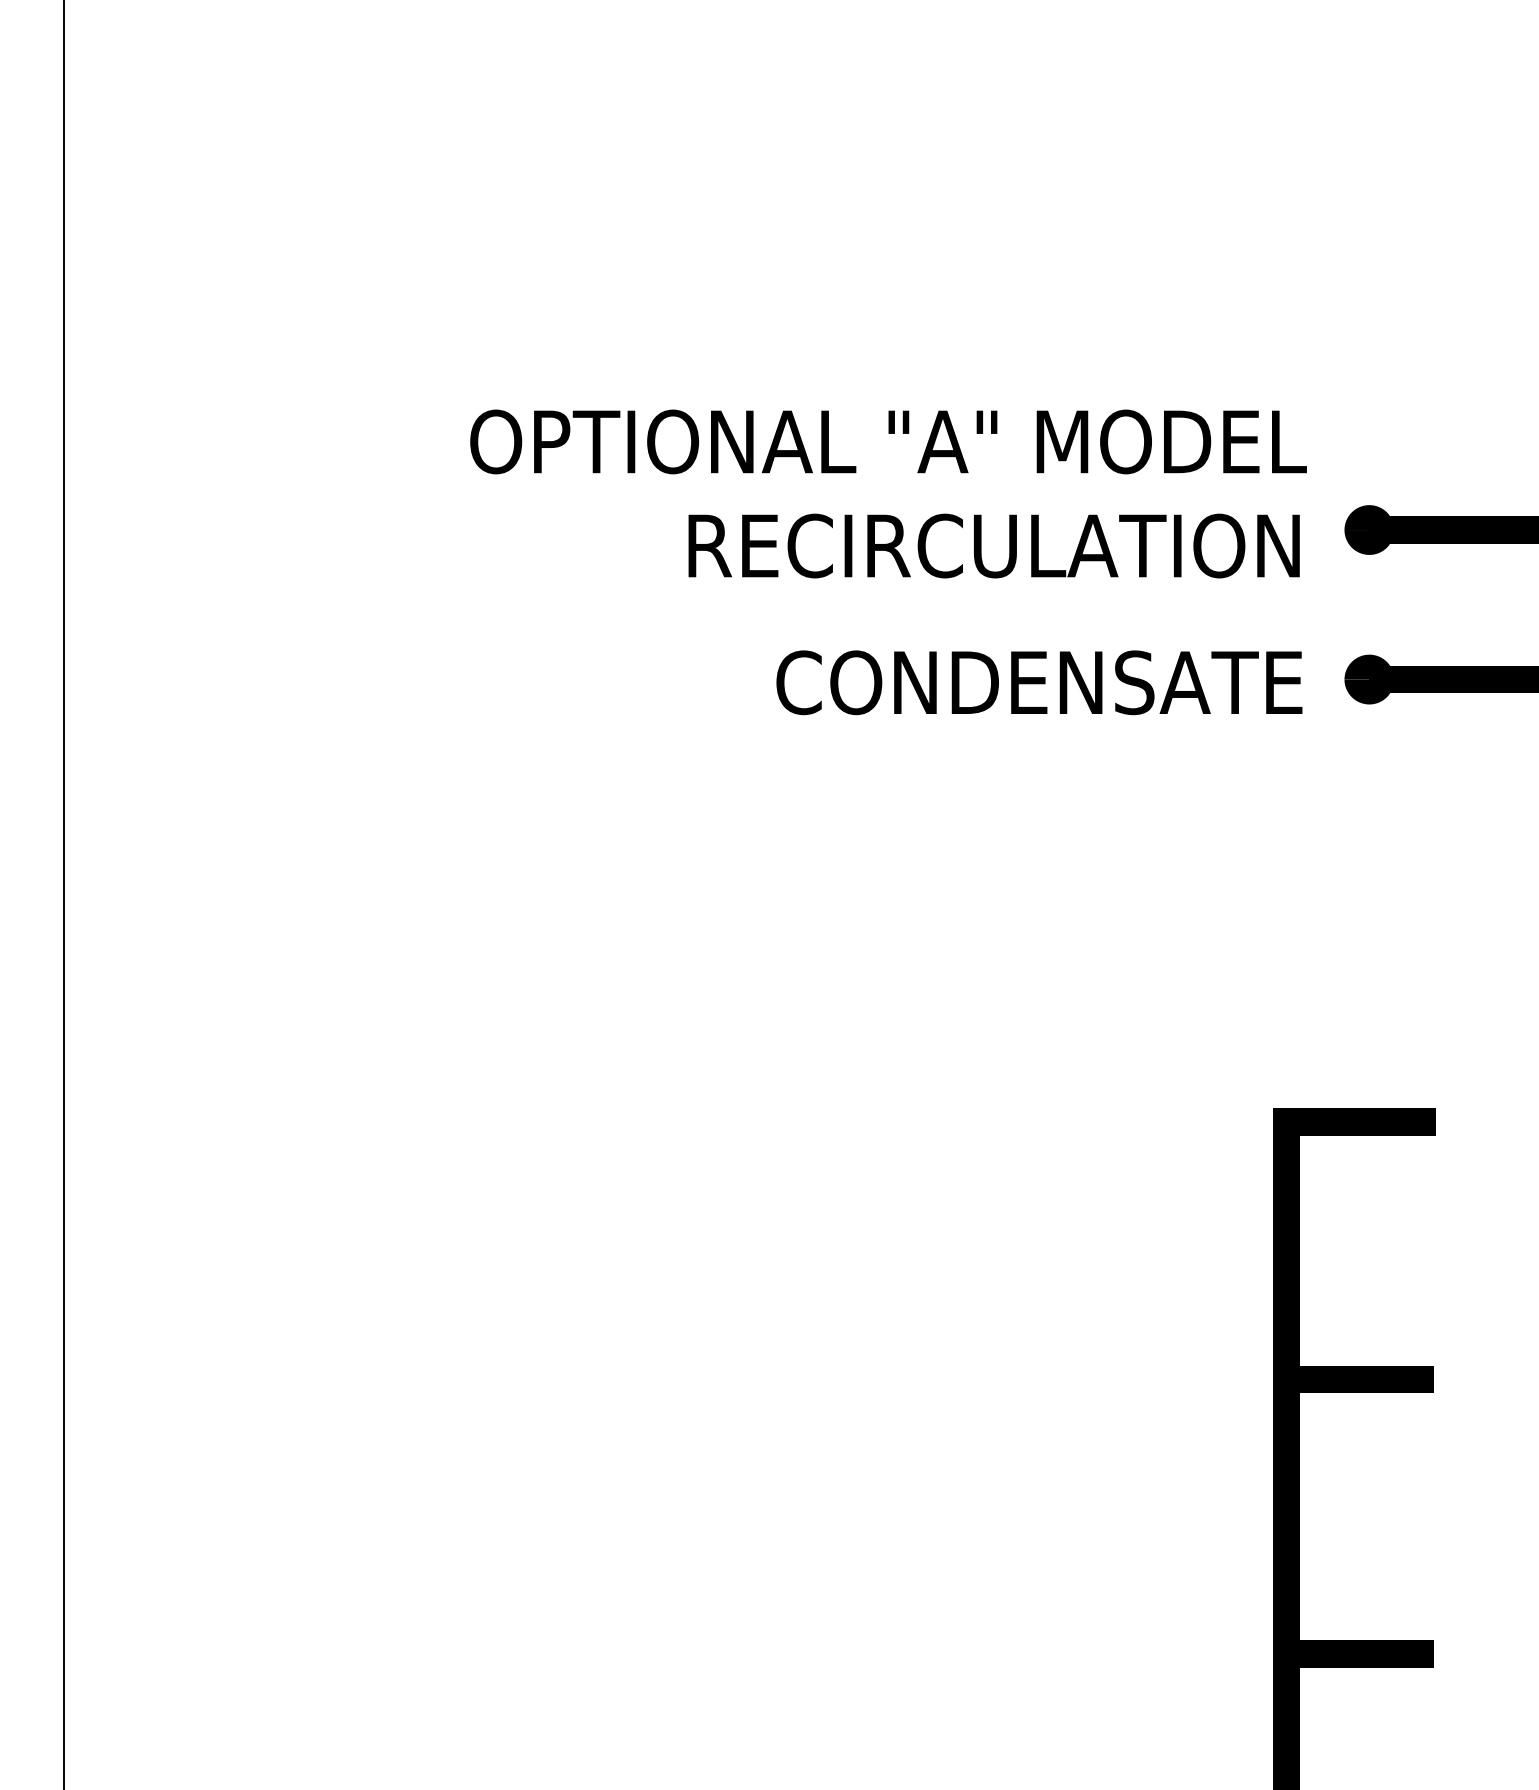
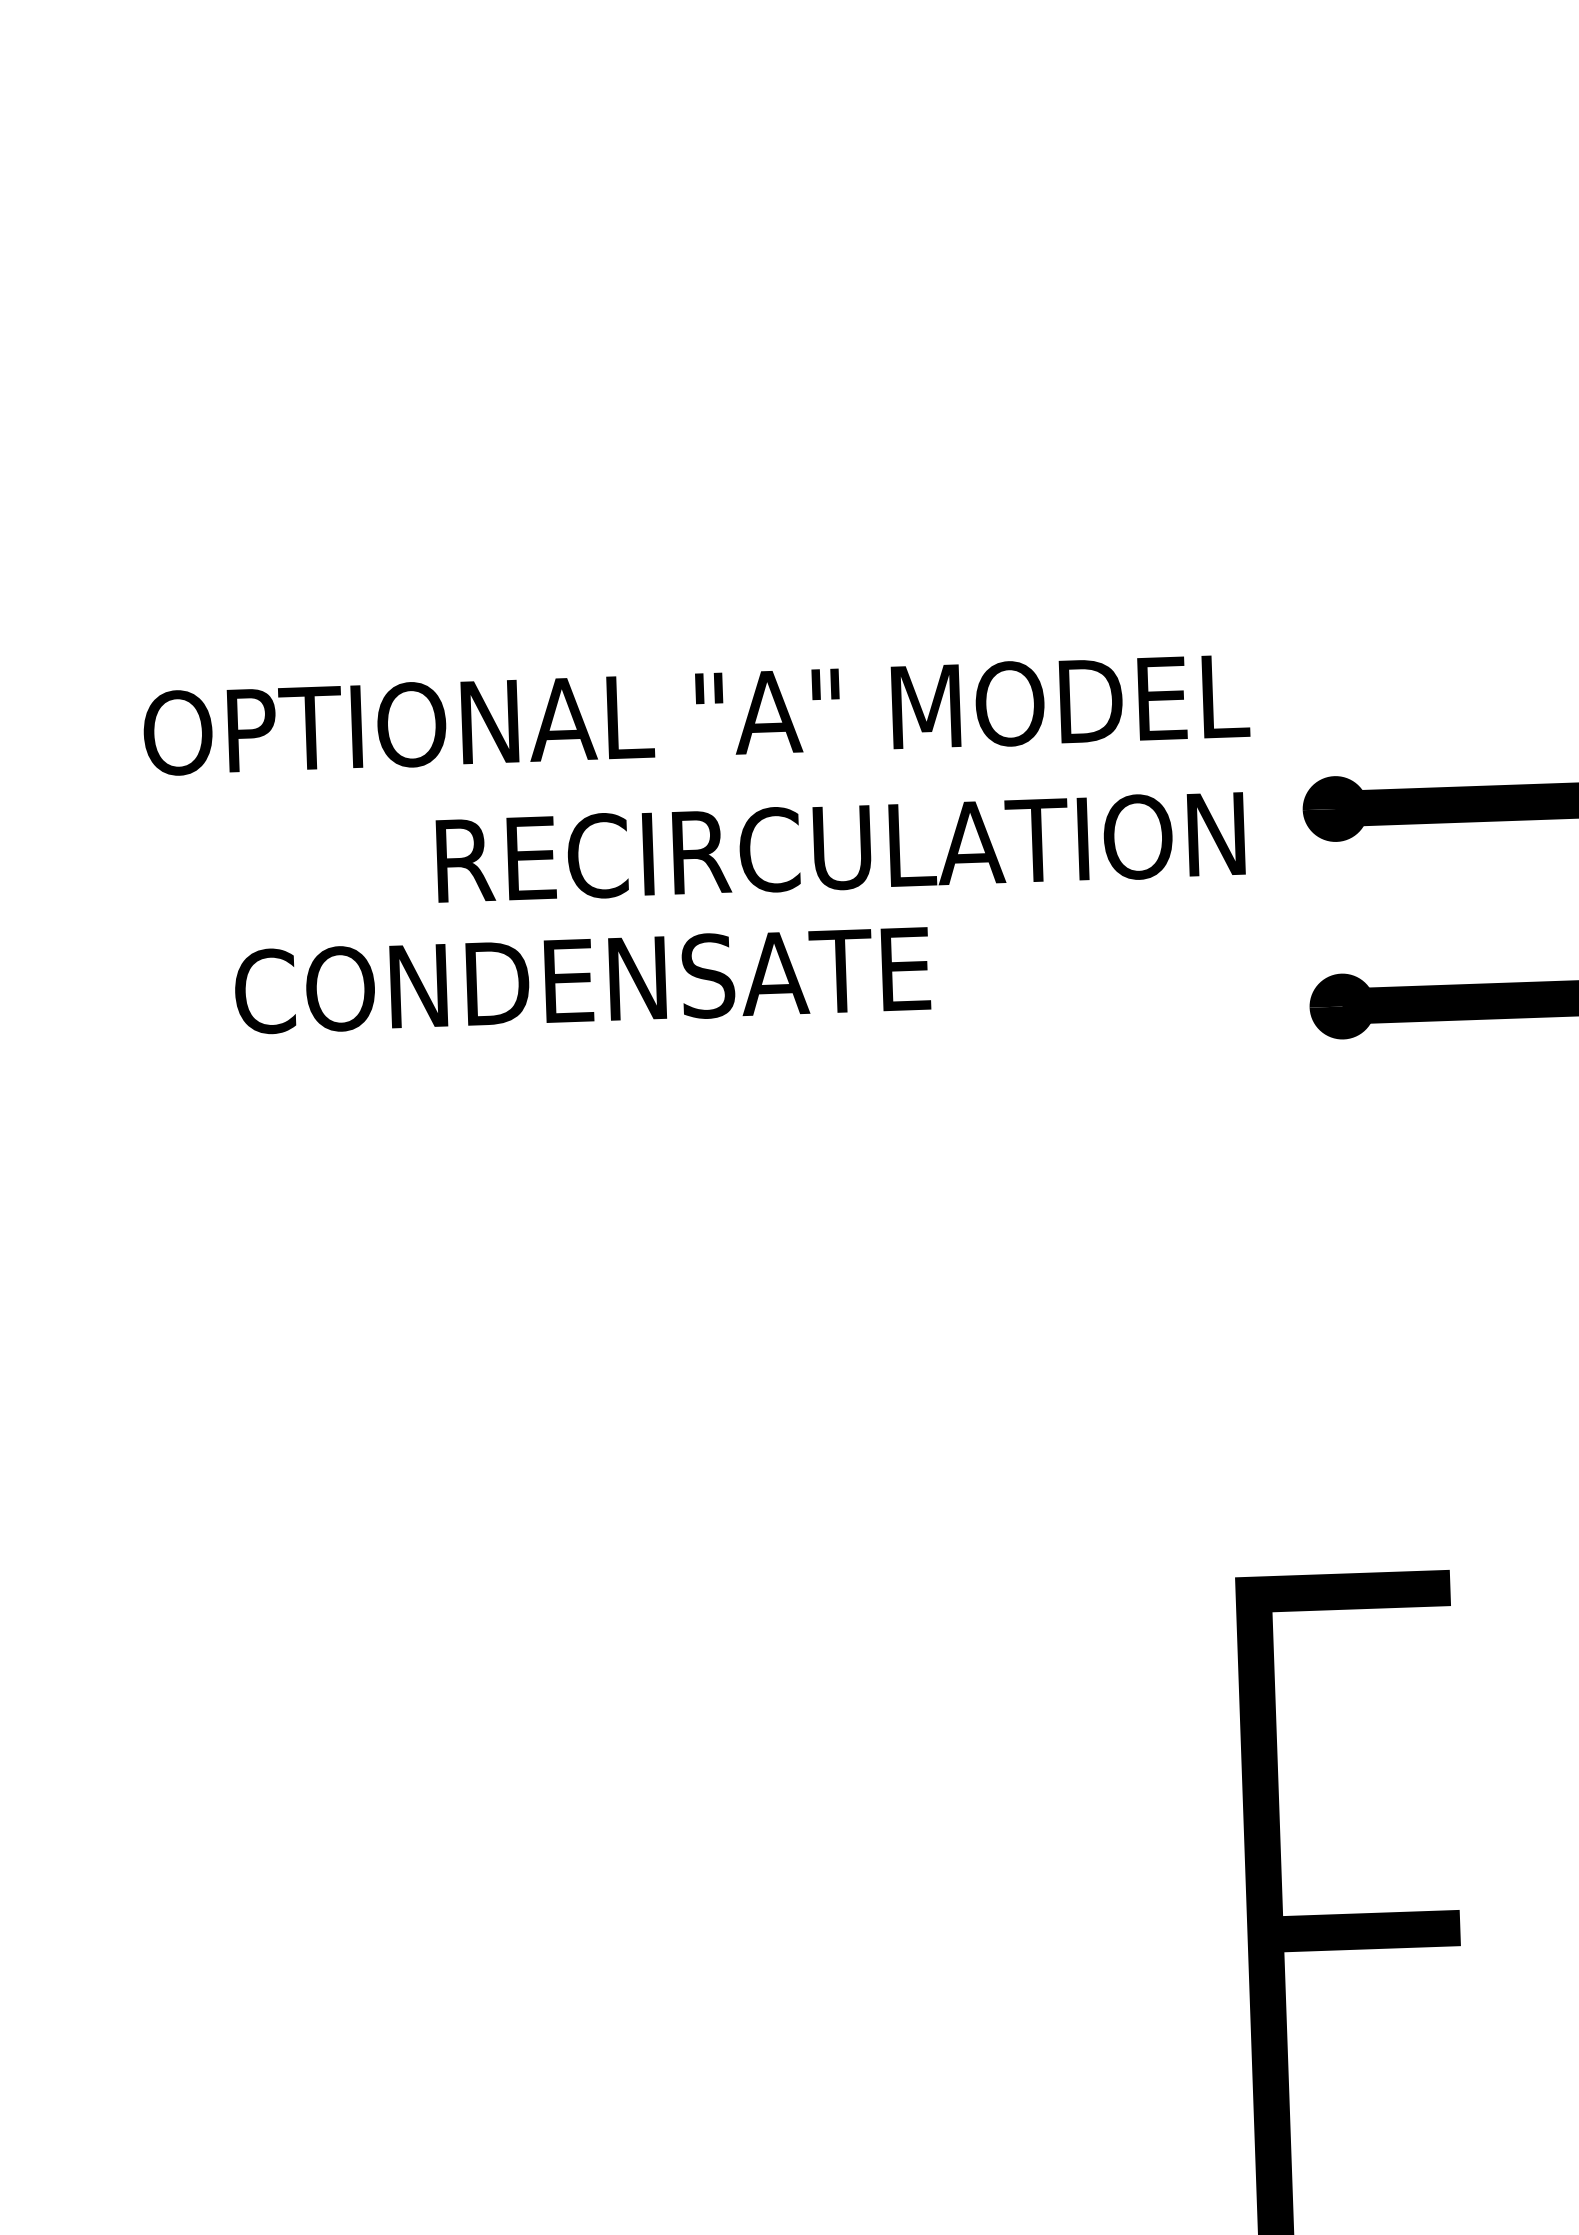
text: (1039, 682) -> (582, 980), moved

